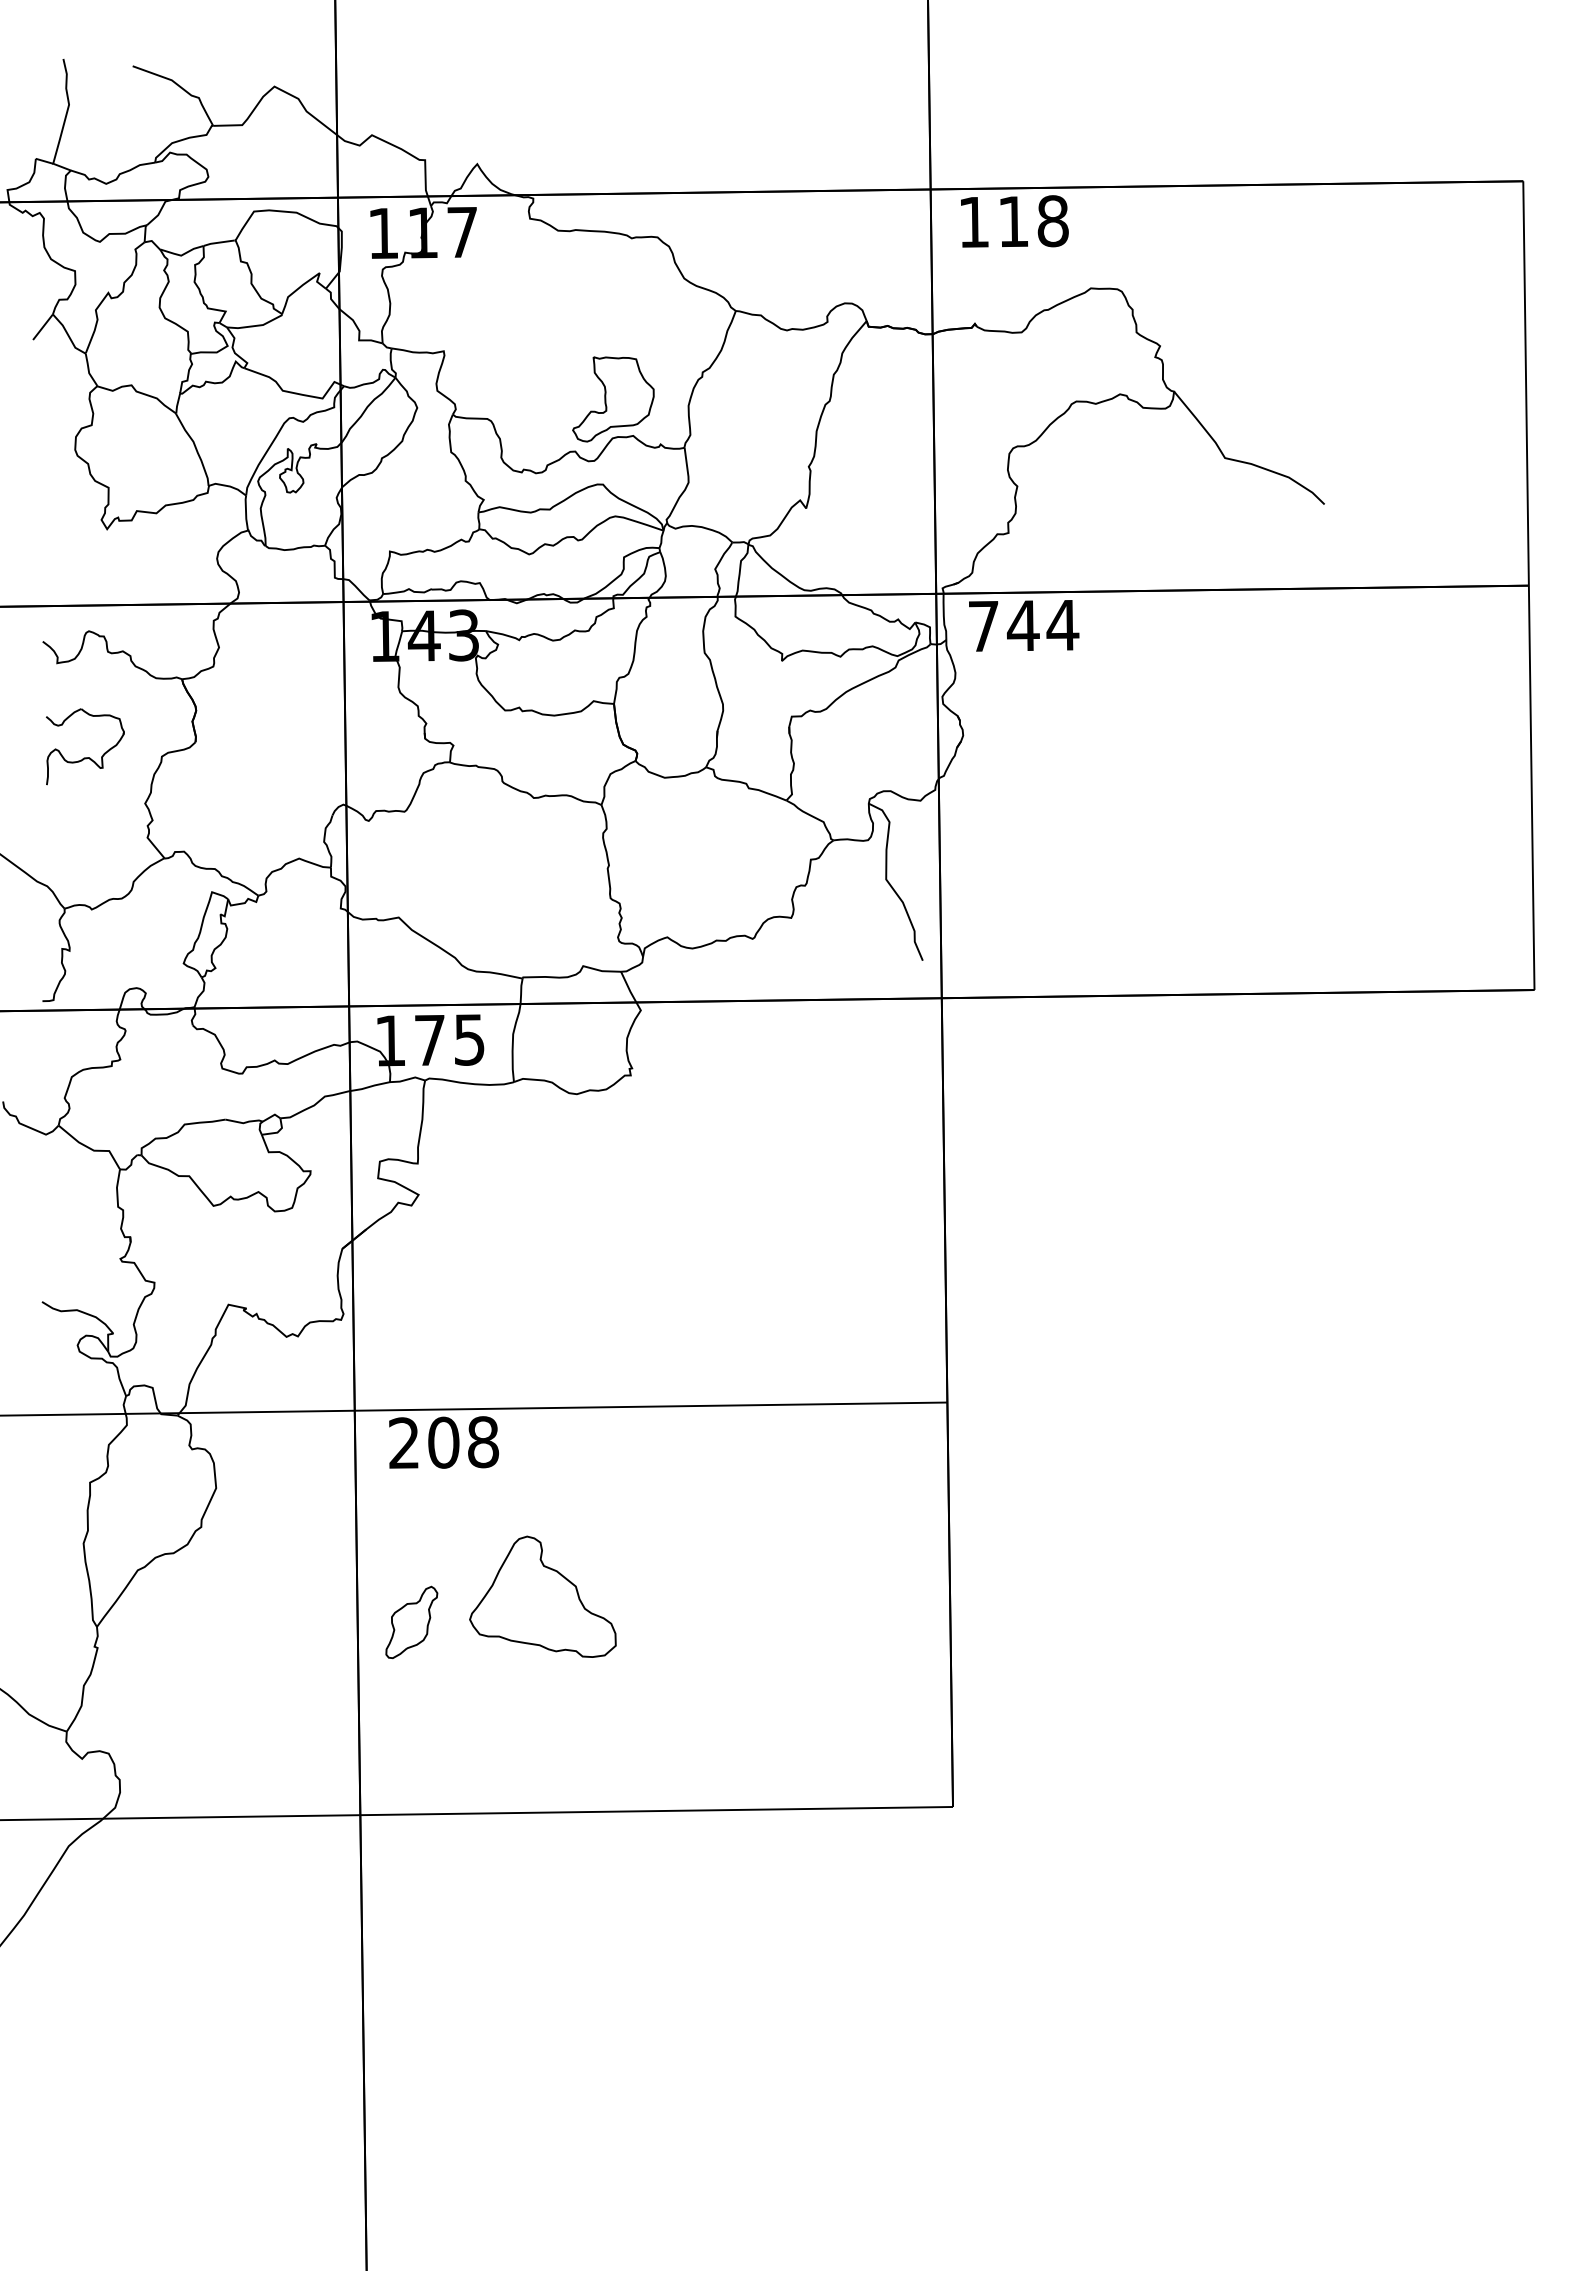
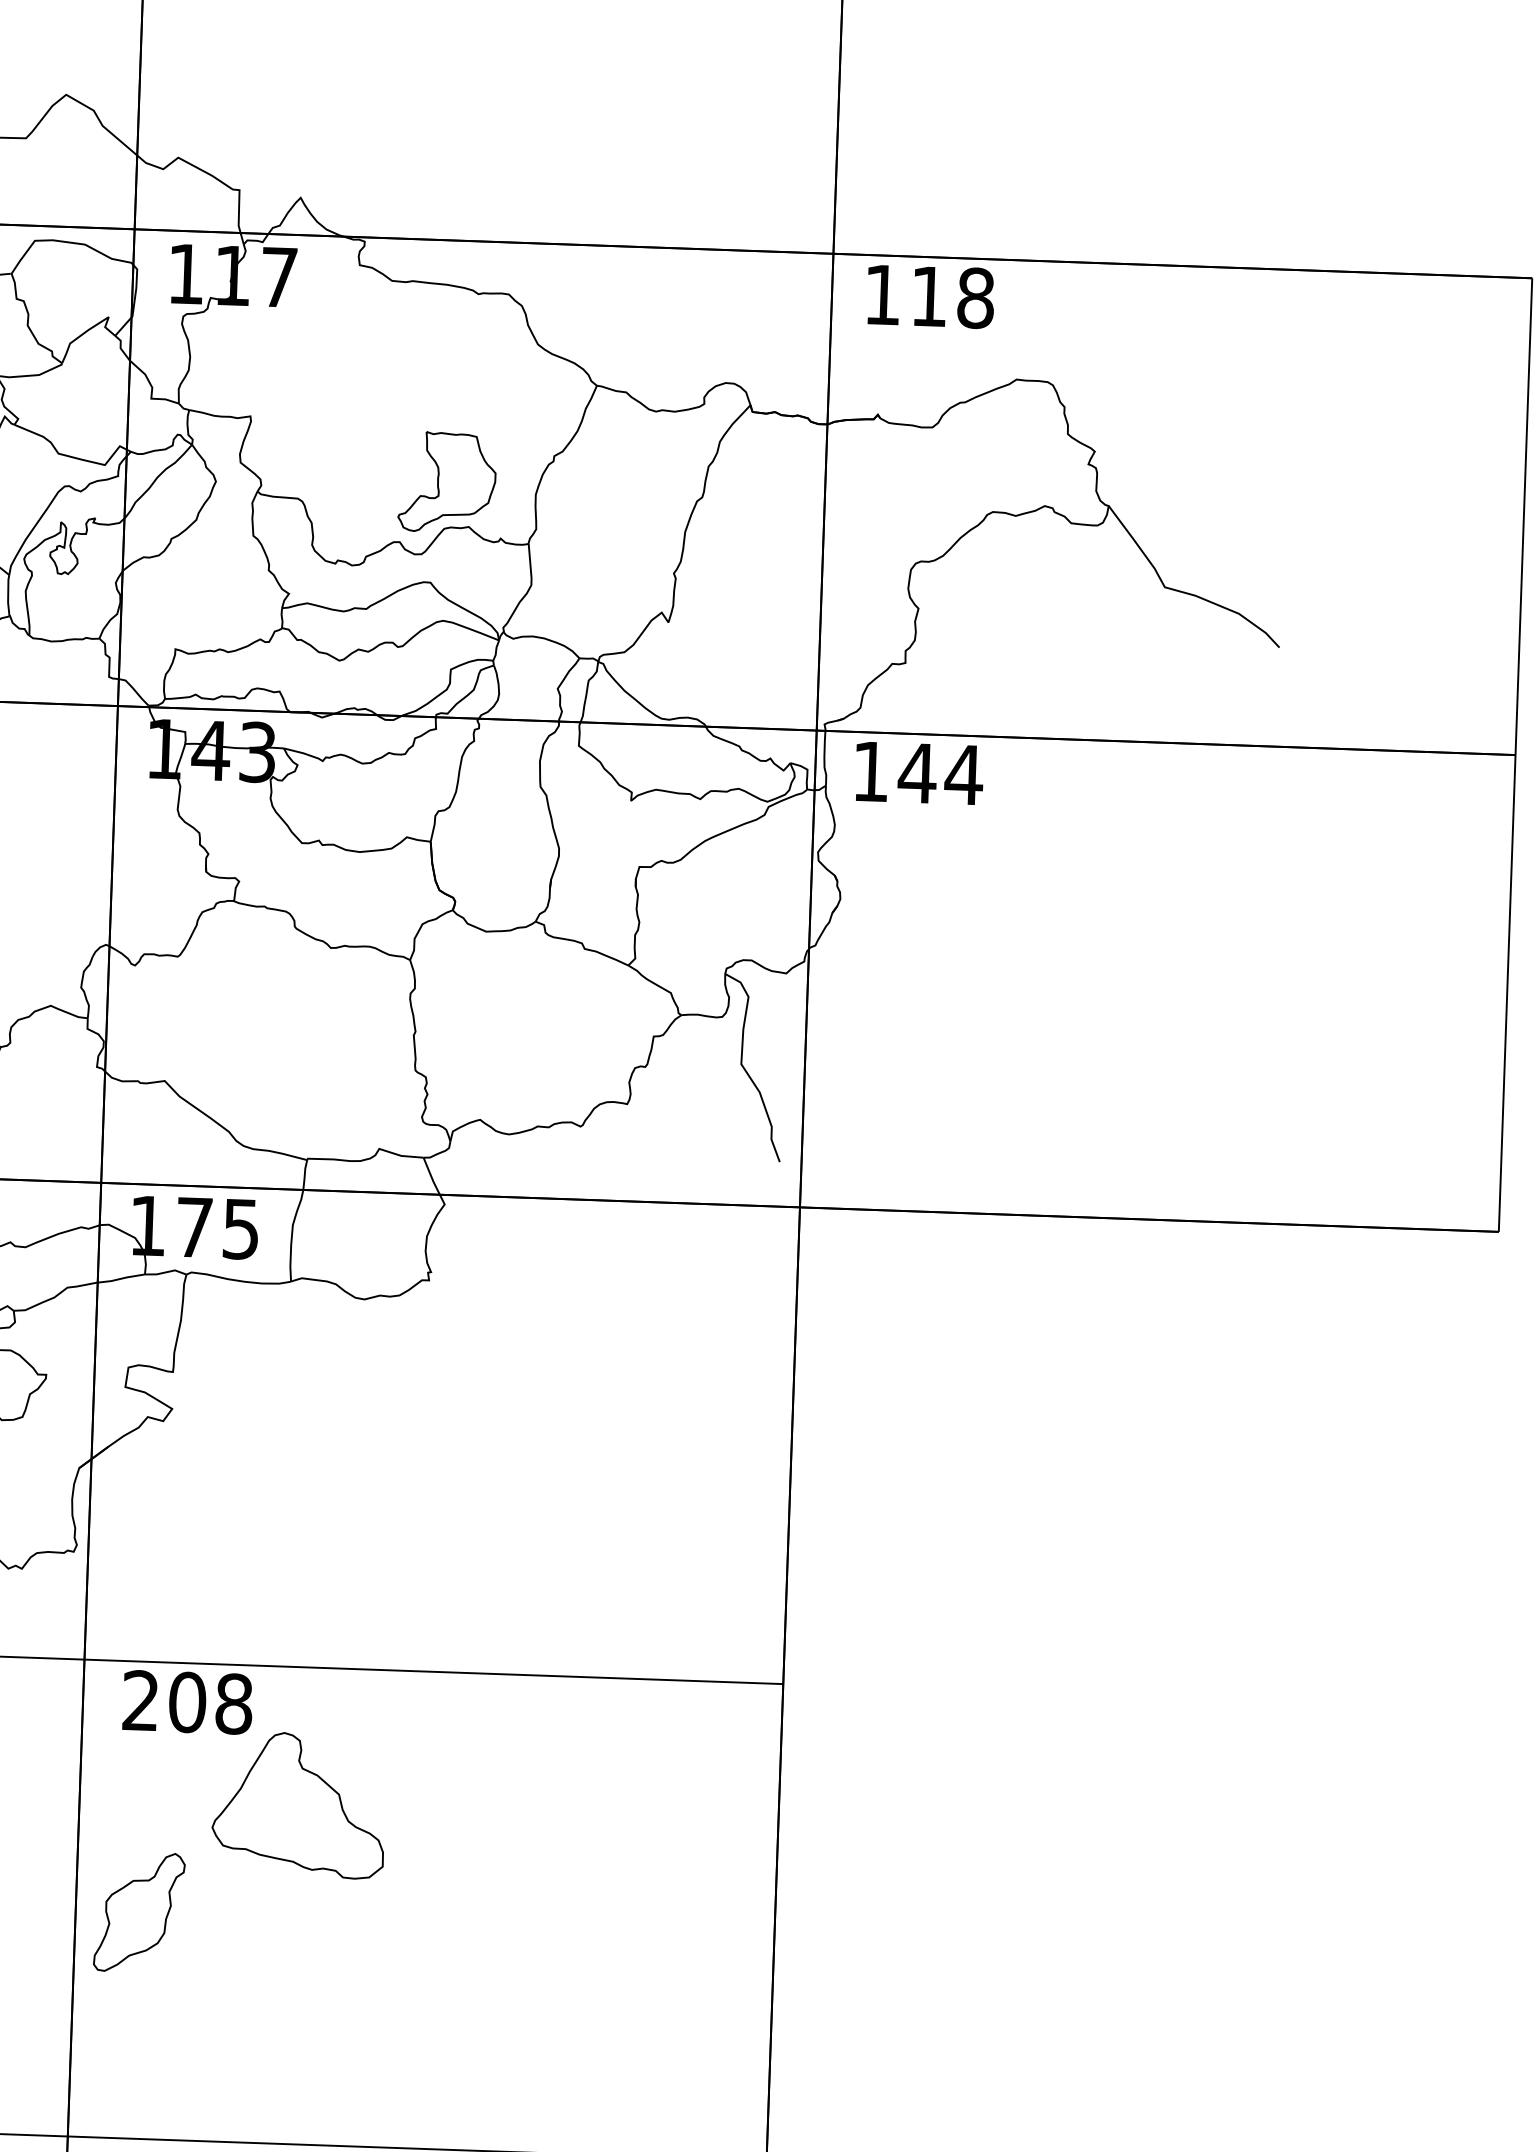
text: (983, 626) -> (870, 771), 744 -> 144
part: (542, 1596) -> (299, 1804), moved
part: (411, 1622) -> (139, 1912), size x1.43

